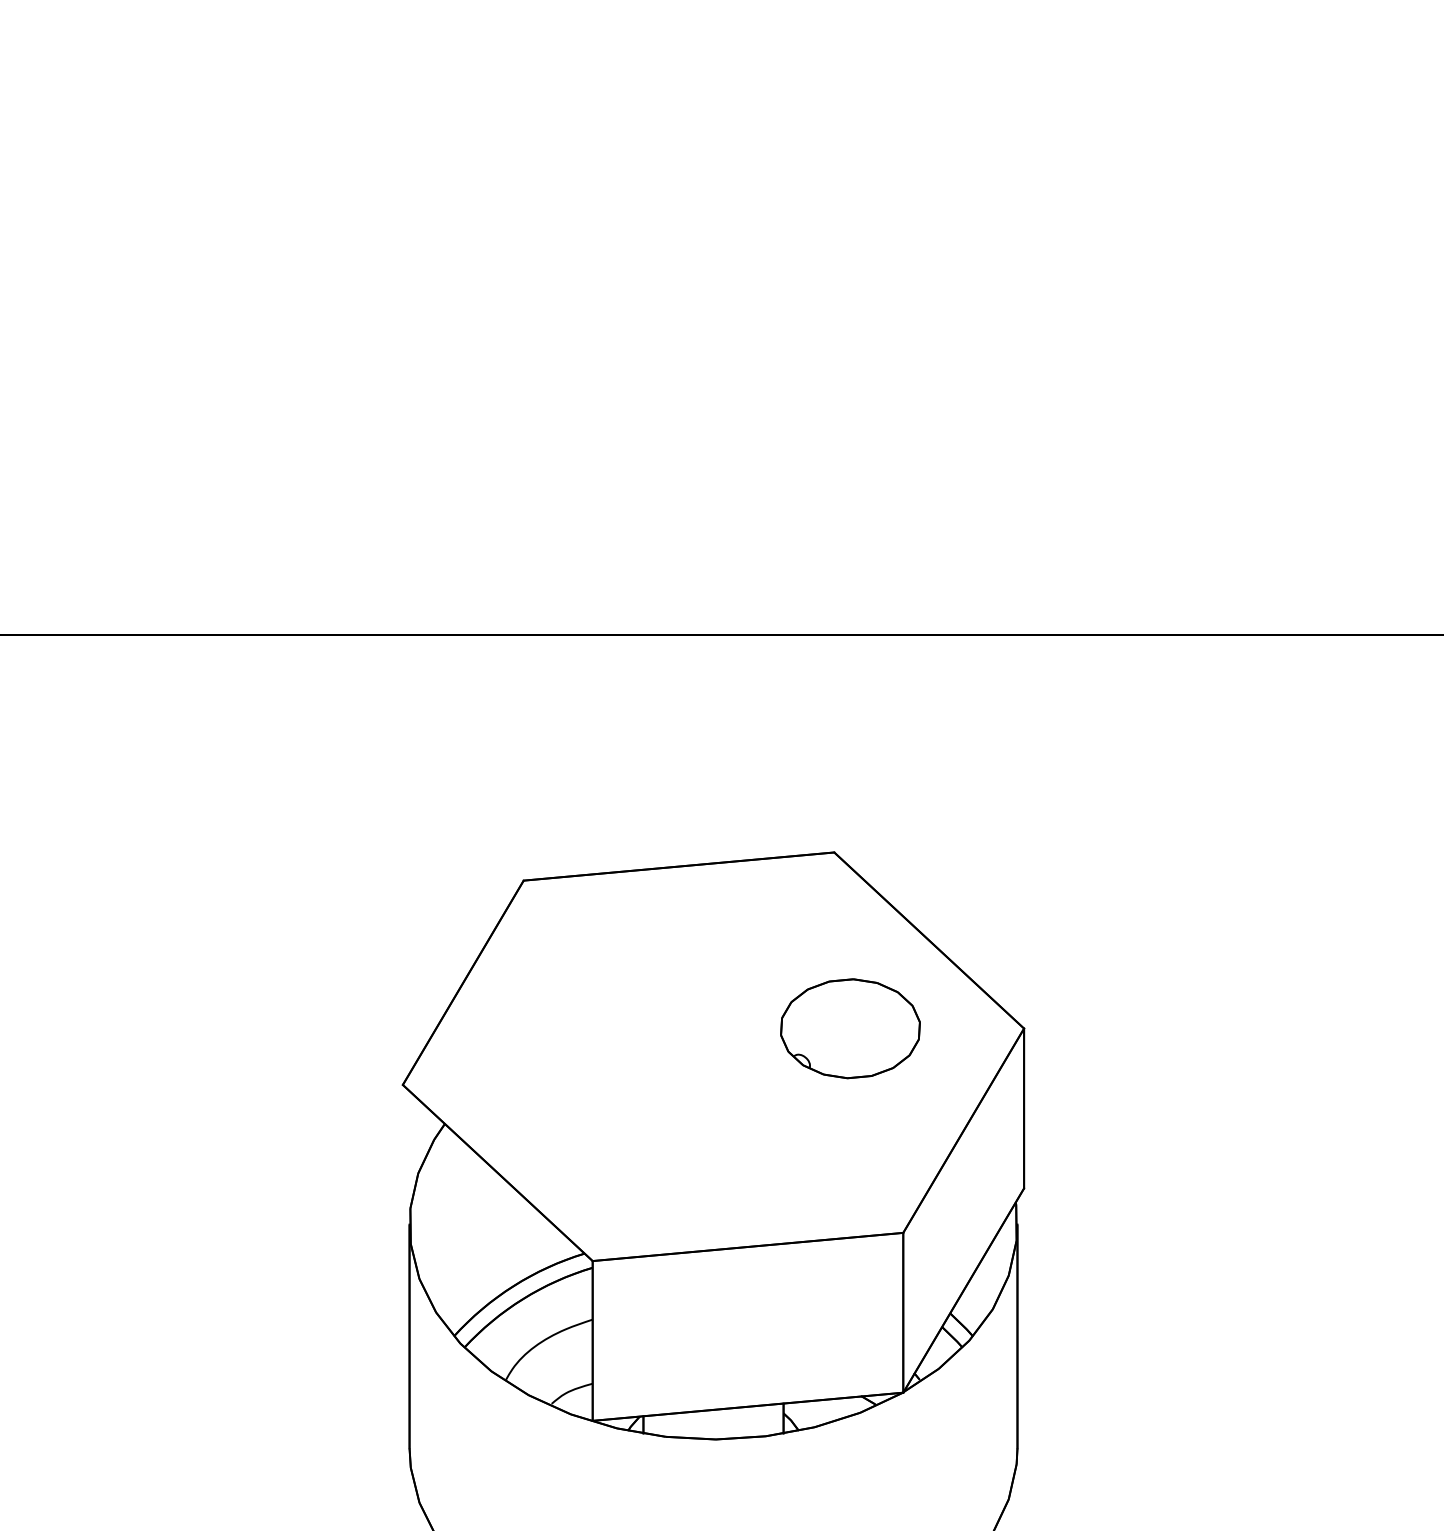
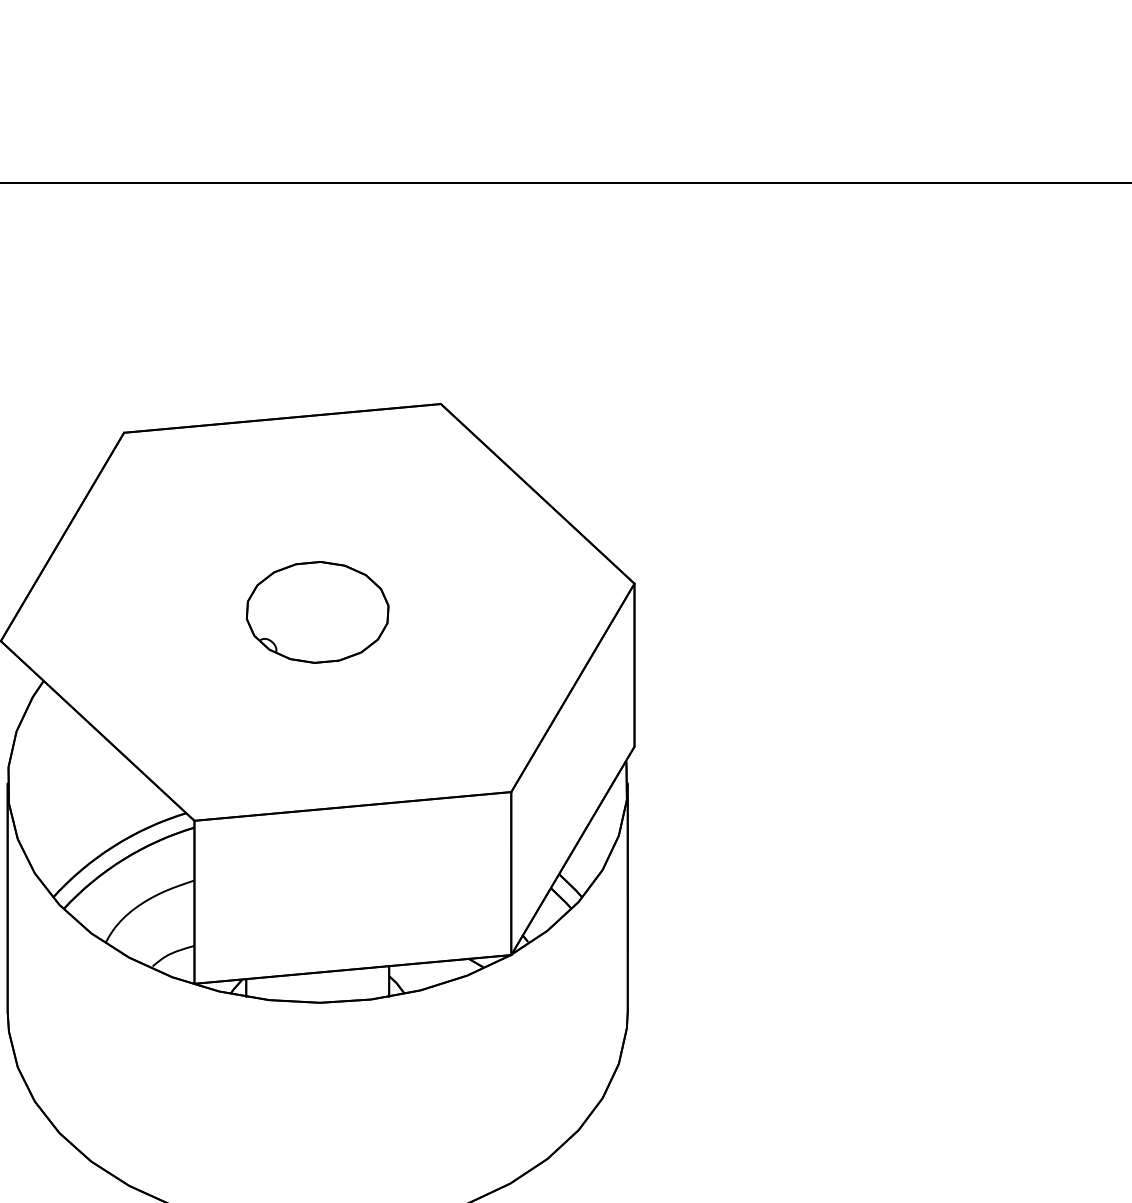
part: (850, 1028) -> (317, 612), moved

